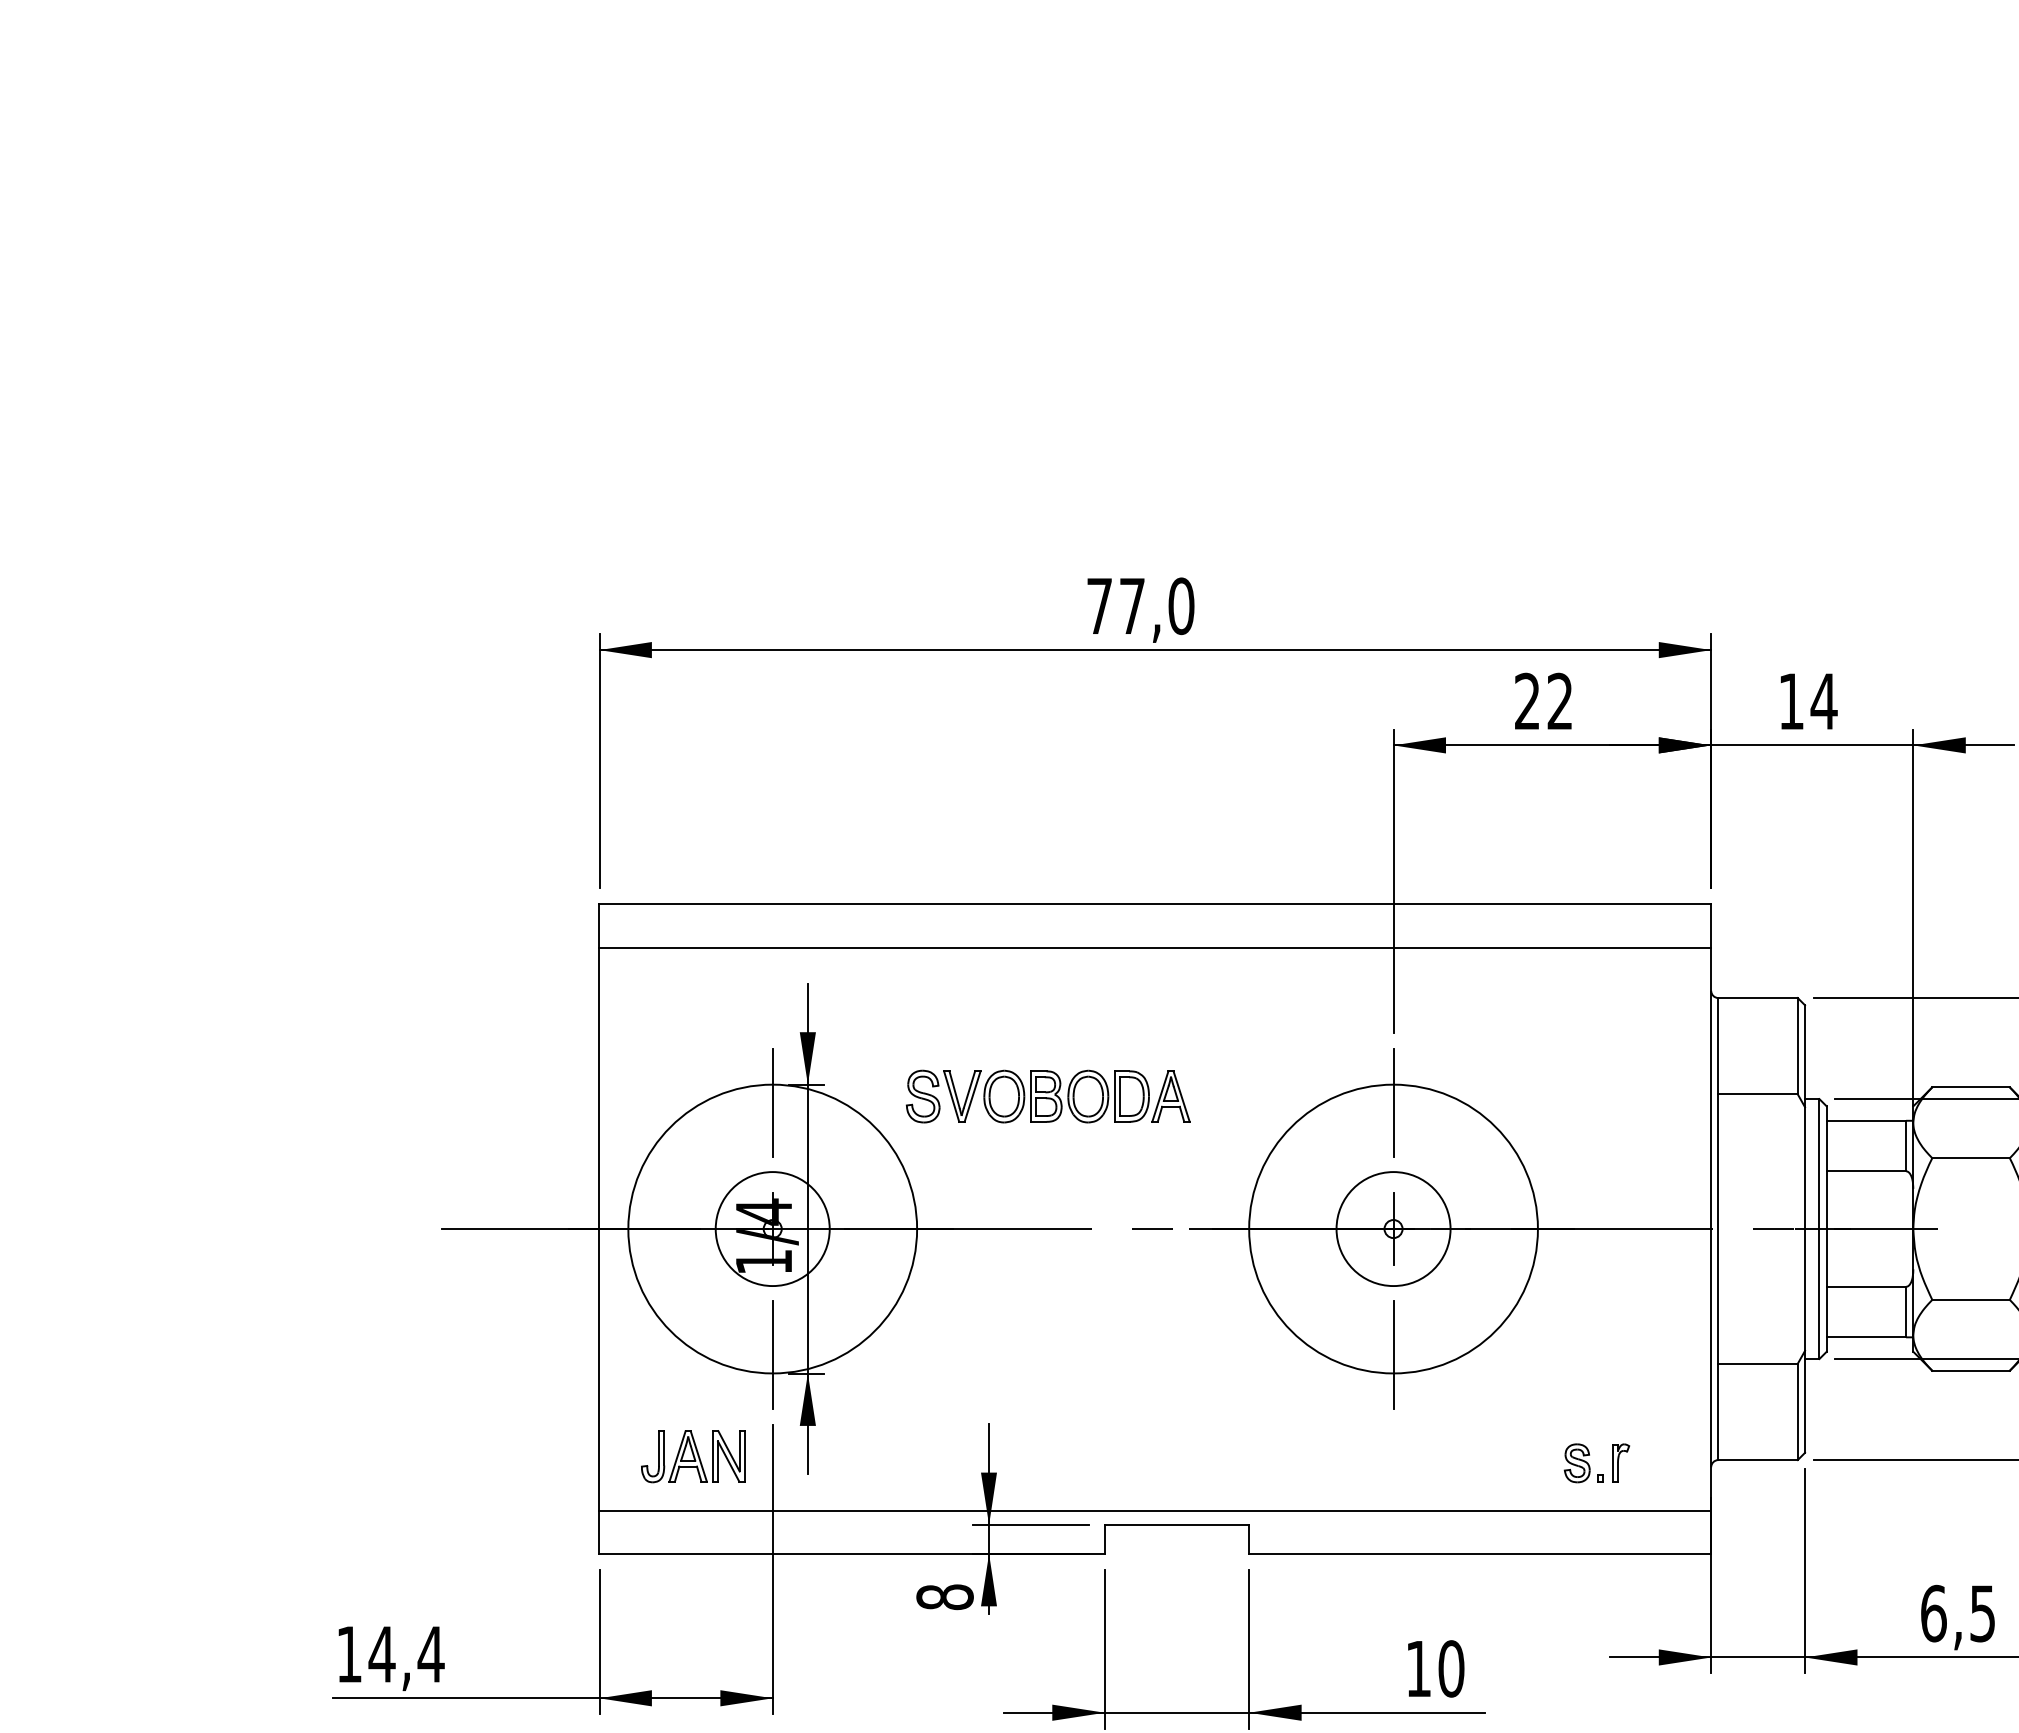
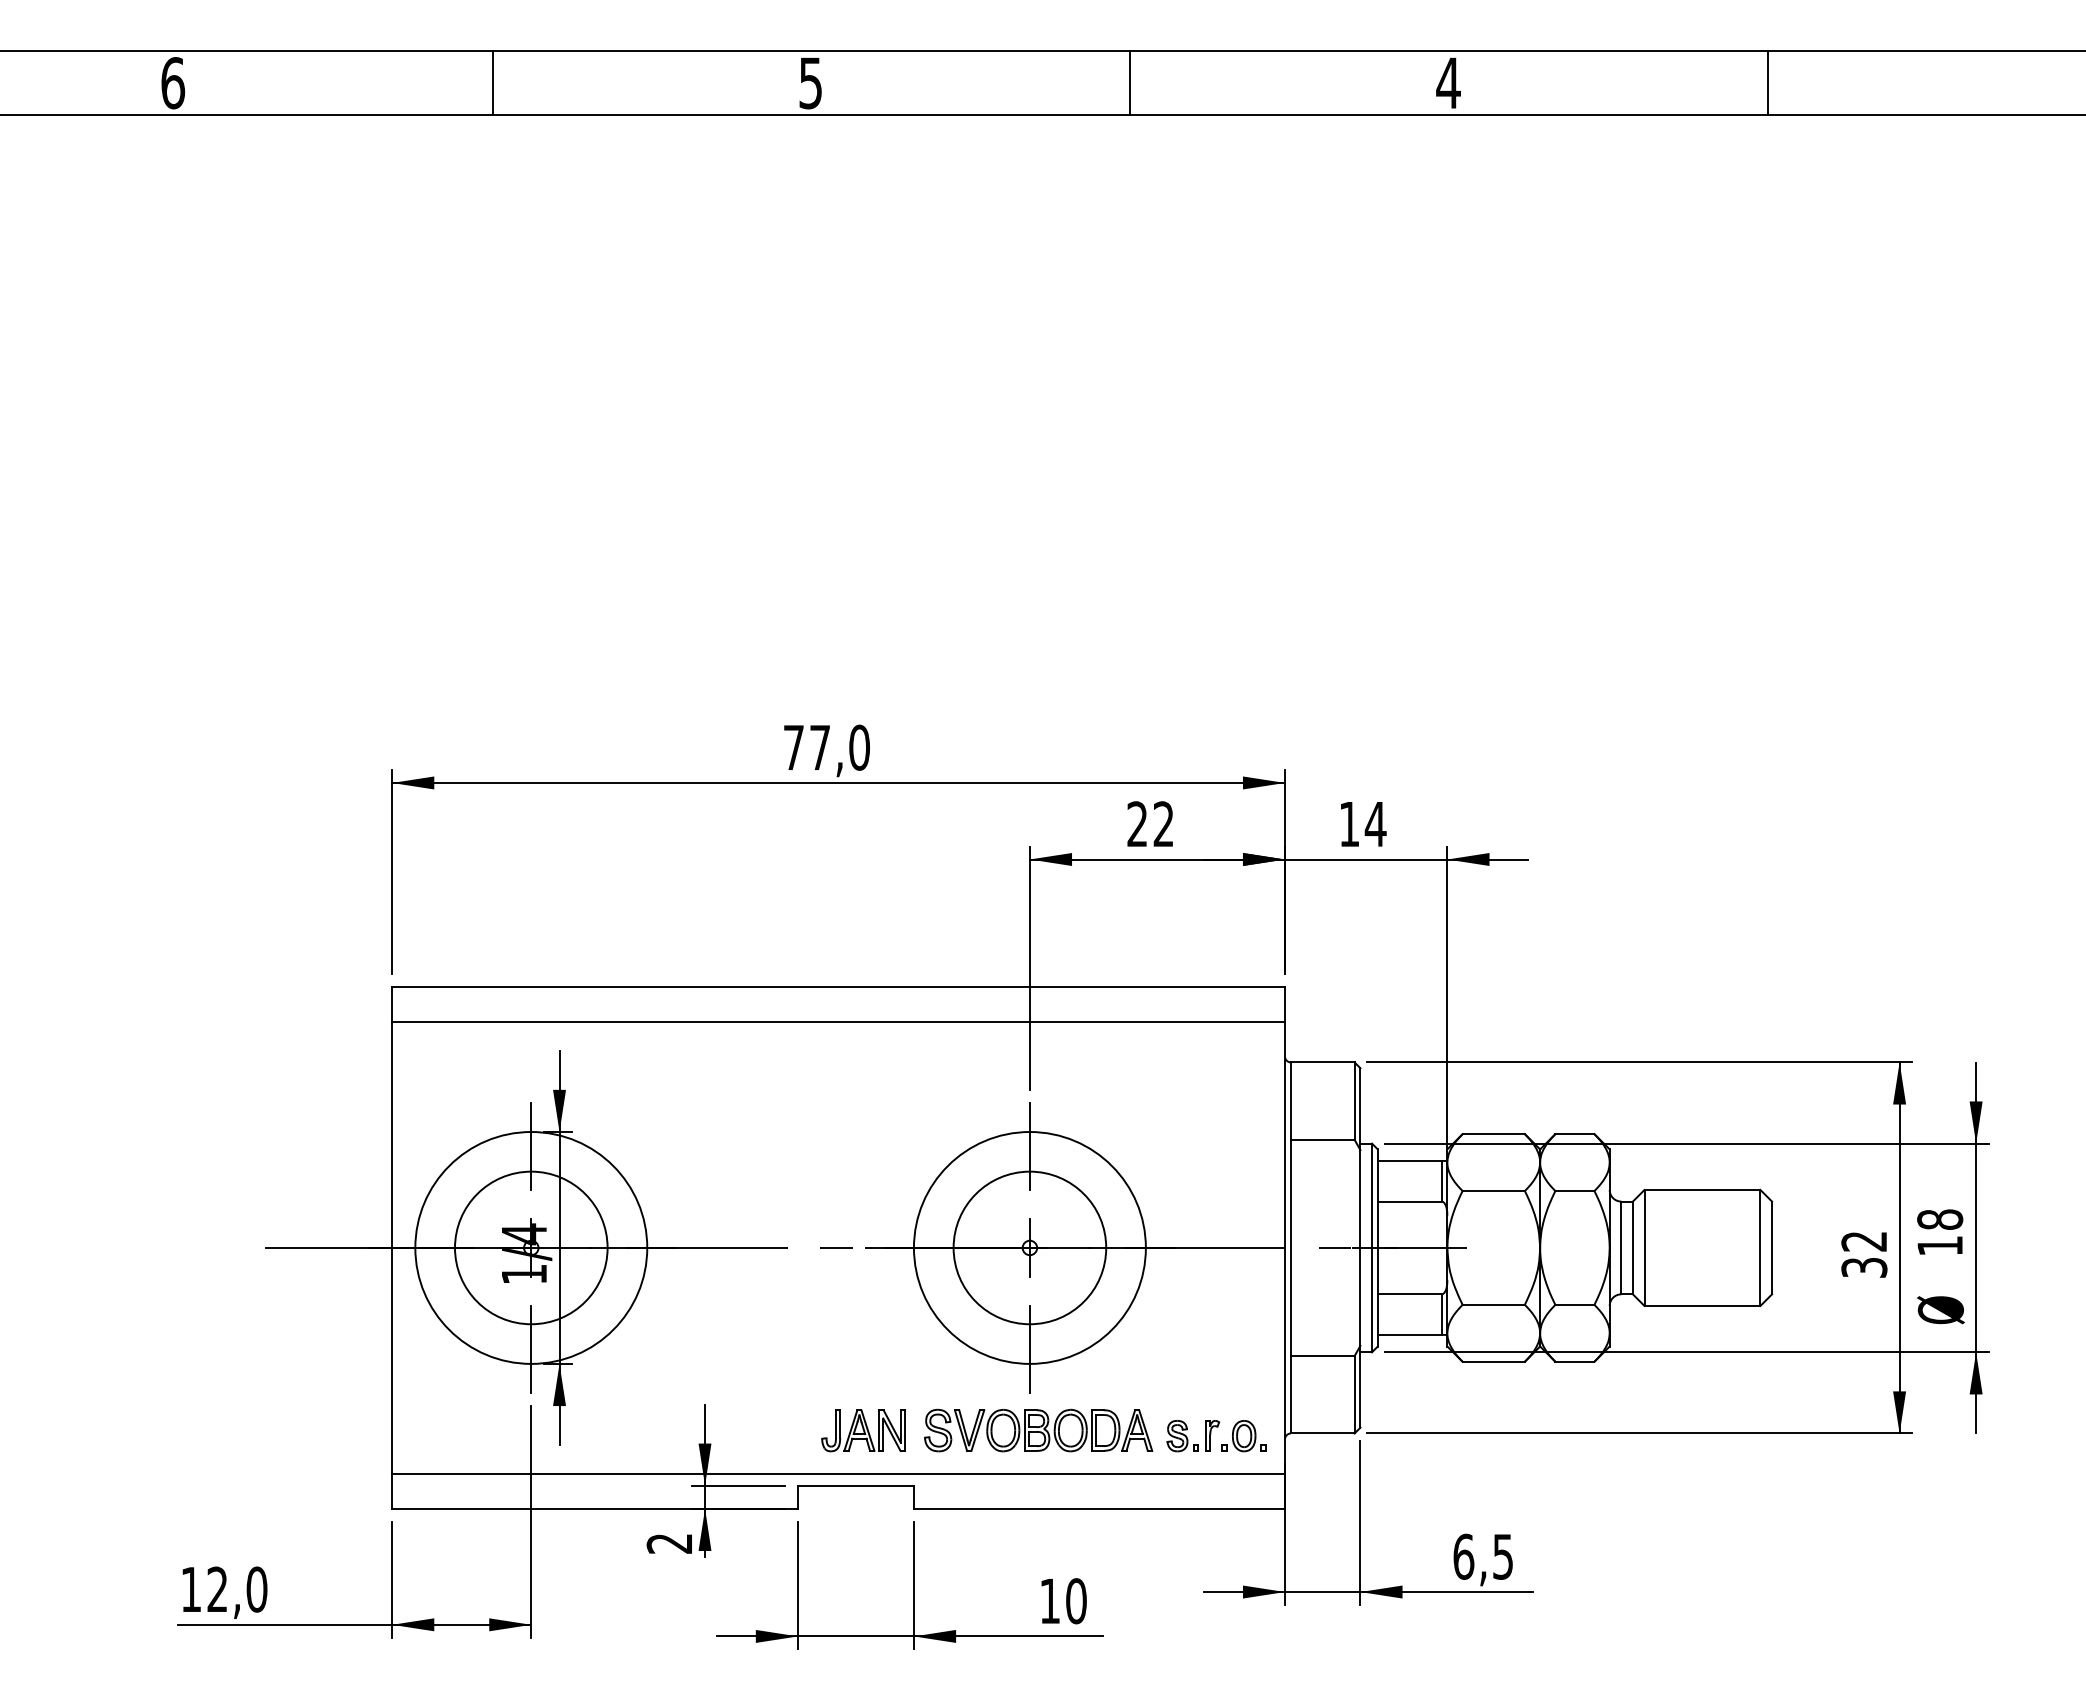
part: (1048, 1096) -> (1038, 1430), moved
circle: (772, 1228) -> (531, 1247), size x1.67
circle: (1393, 1228) -> (1029, 1247), size x1.67
part: (693, 1456) -> (863, 1430), moved
part: (1659, 1463) -> (1243, 1436), added
text: (944, 1597) -> (669, 1543), 8 -> 2
text: (405, 1654) -> (236, 1589), 14,4 -> 12,0

